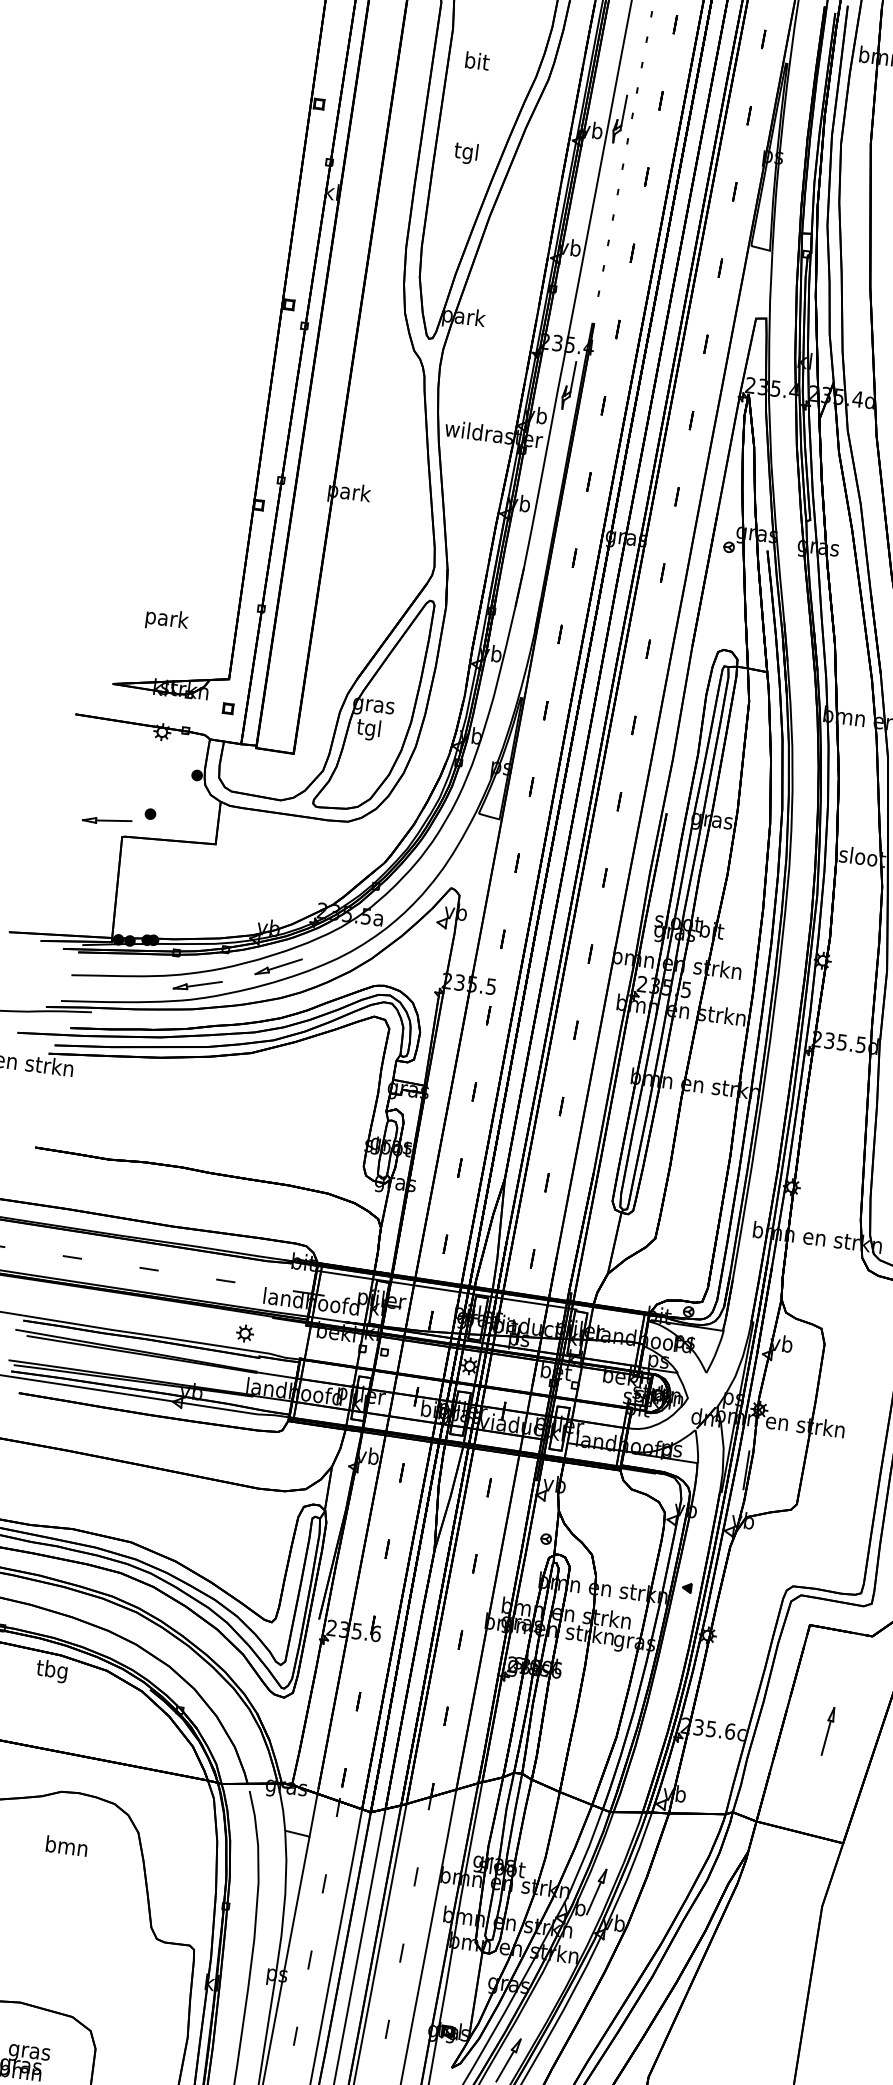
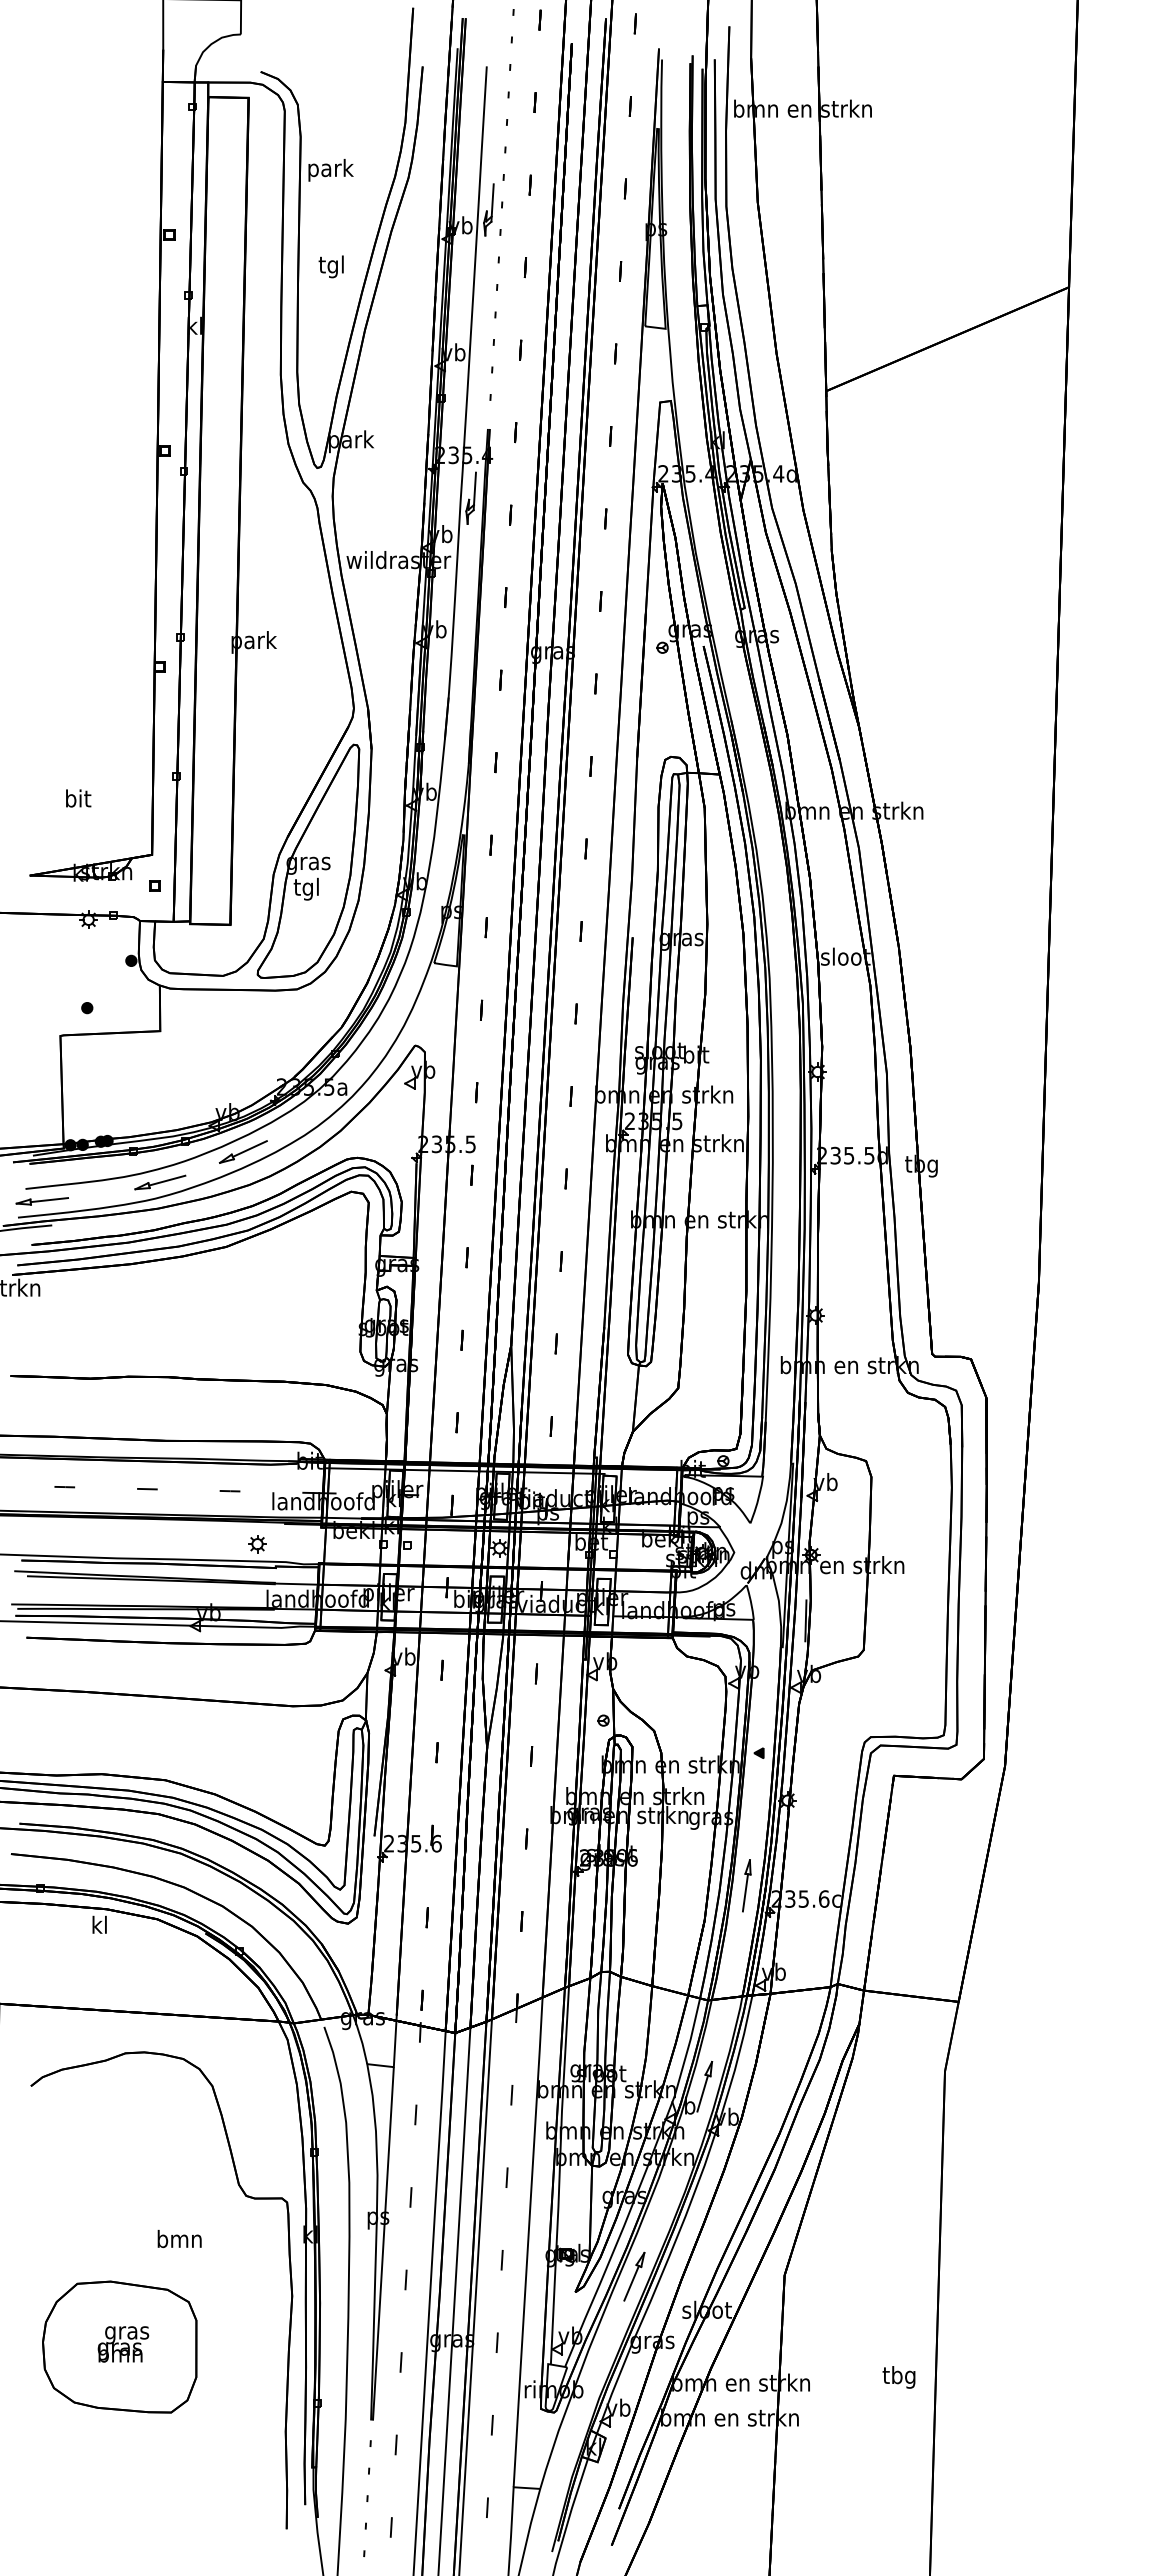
text: (476, 62) -> (330, 169), bit -> park
text: (167, 619) -> (78, 800), park -> bit
part: (106, 821) -> (41, 1201), moved
text: (51, 1670) -> (98, 1926), tbg -> kl
part: (828, 1731) -> (746, 1885), moved
text: (66, 1845) -> (179, 2238), moved

